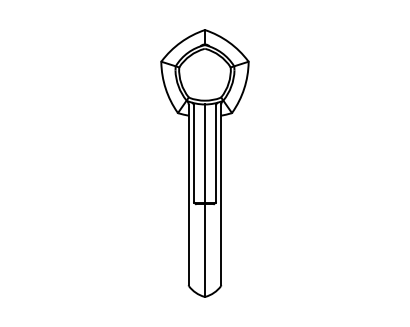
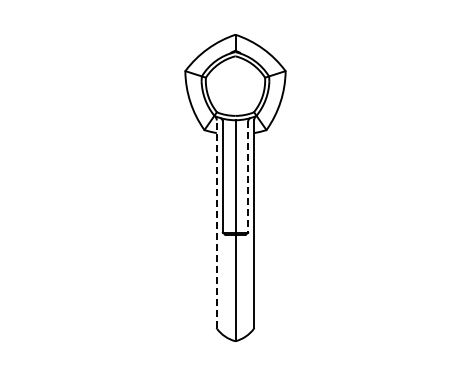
line: (216, 154) -> (248, 177), solid -> dashed
line: (188, 195) -> (216, 224), solid -> dashed

